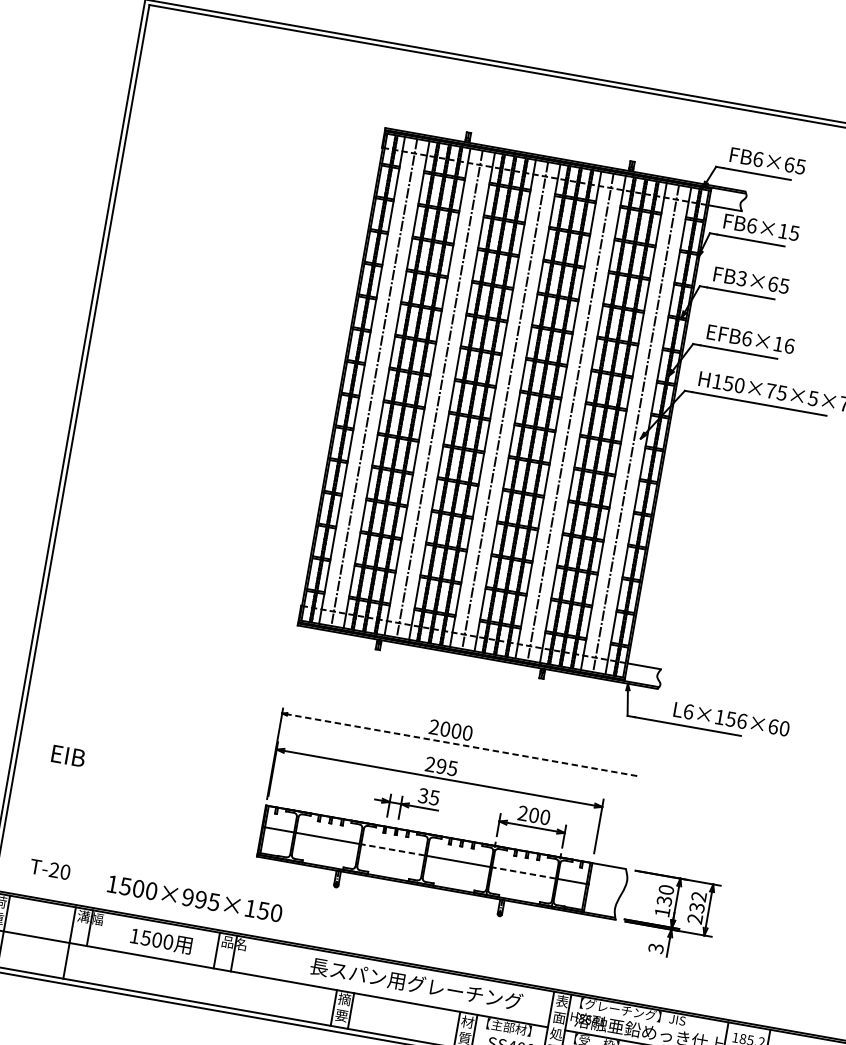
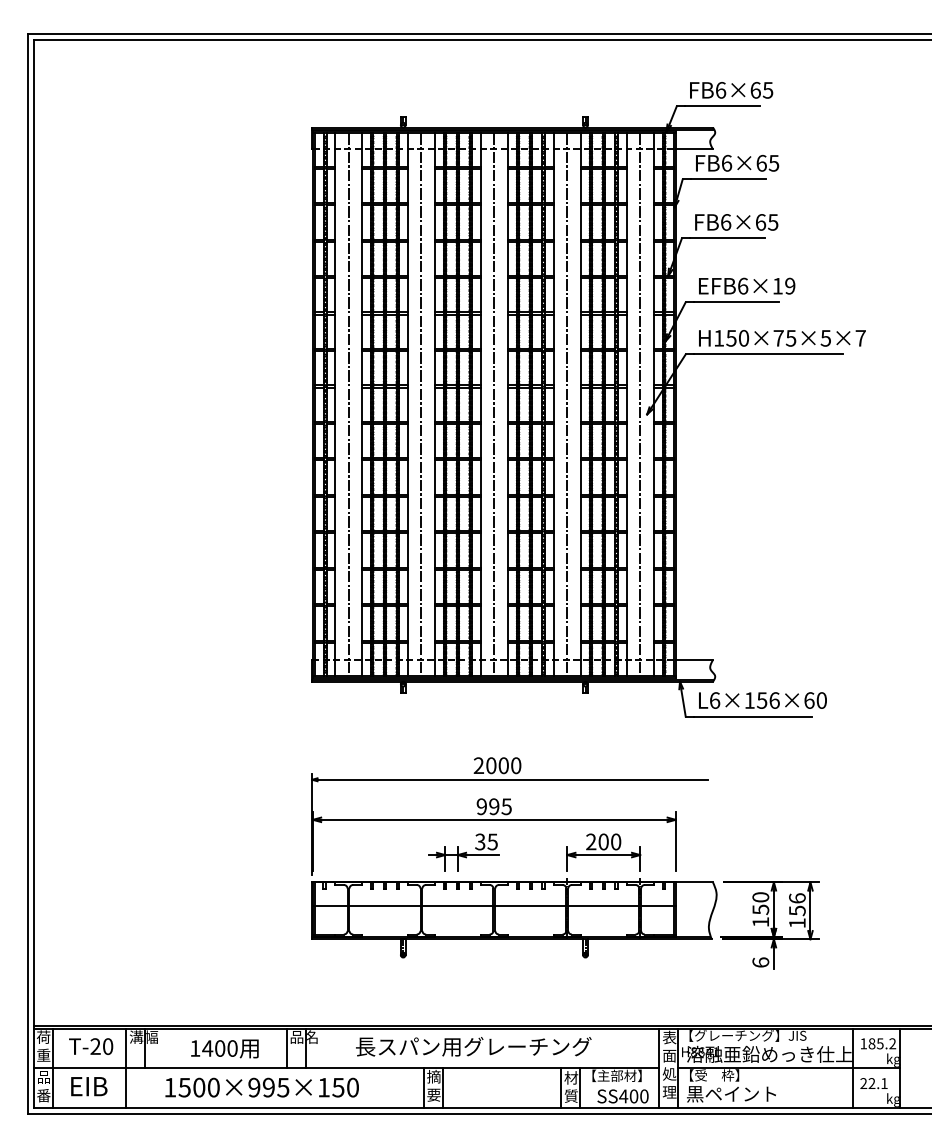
text: (783, 230) -> (761, 162), FB6×15 -> FB6×65
text: (741, 278) -> (725, 222), FB3×65 -> FB6×65
text: (789, 345) -> (790, 285), EFB6×16 -> EFB6×19
text: (731, 719) -> (762, 700), moved
line: (462, 744) -> (512, 779), dashed -> solid
text: (68, 756) -> (89, 1086), moved
text: (430, 764) -> (481, 806), 295 -> 995
line: (392, 850) -> (457, 906), dashed -> solid
text: (50, 869) -> (91, 1046), moved
line: (523, 873) -> (603, 906), dashed -> solid
text: (194, 898) -> (261, 1087), moved
text: (664, 900) -> (760, 909), 130 -> 150
text: (697, 907) -> (797, 910), 232 -> 156
text: (145, 938) -> (207, 1048), 1500 -> 1400
text: (655, 948) -> (760, 962), 3 -> 6
text: (416, 983) -> (473, 1046), moved

